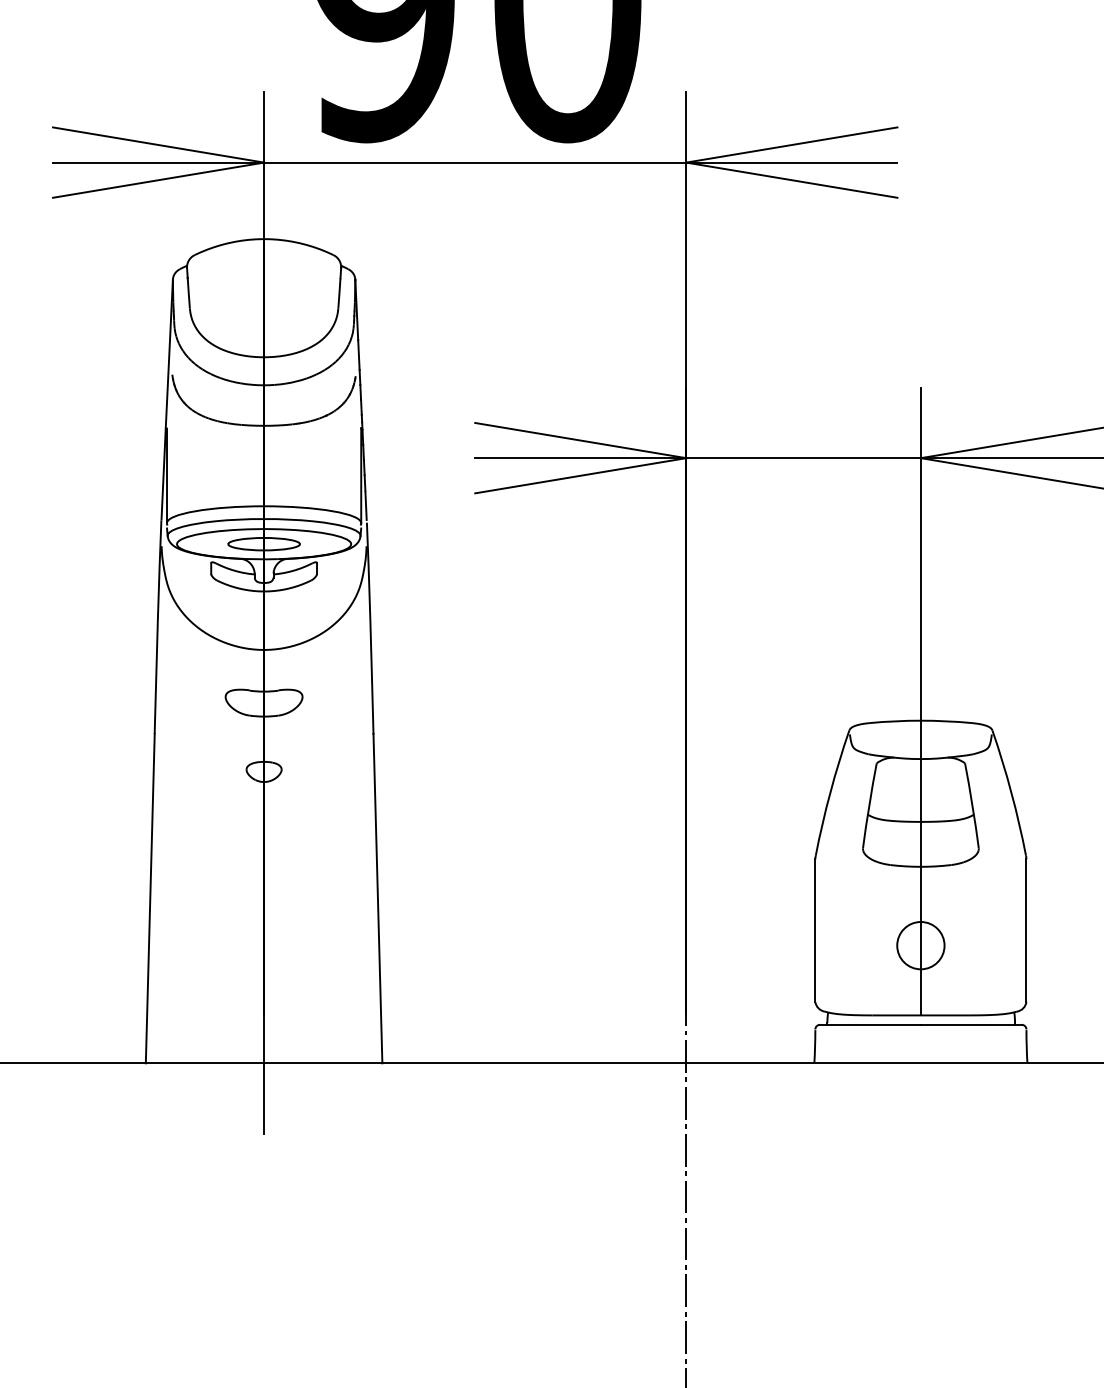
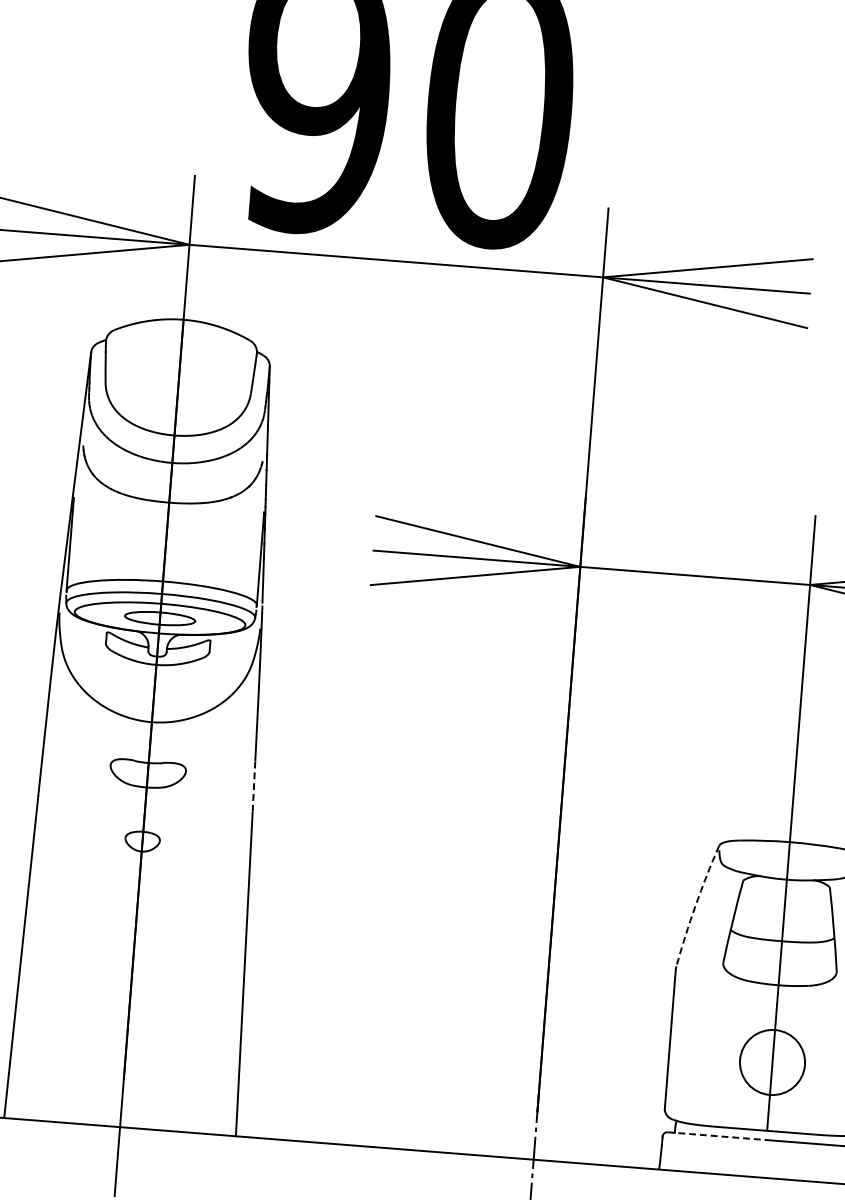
line: (372, 708) -> (253, 787), solid -> dashed
arc: (830, 792) -> (695, 905), solid -> dashed
circle: (920, 945) -> (772, 1062), size x1.4
line: (870, 1024) -> (717, 1135), solid -> dashed

